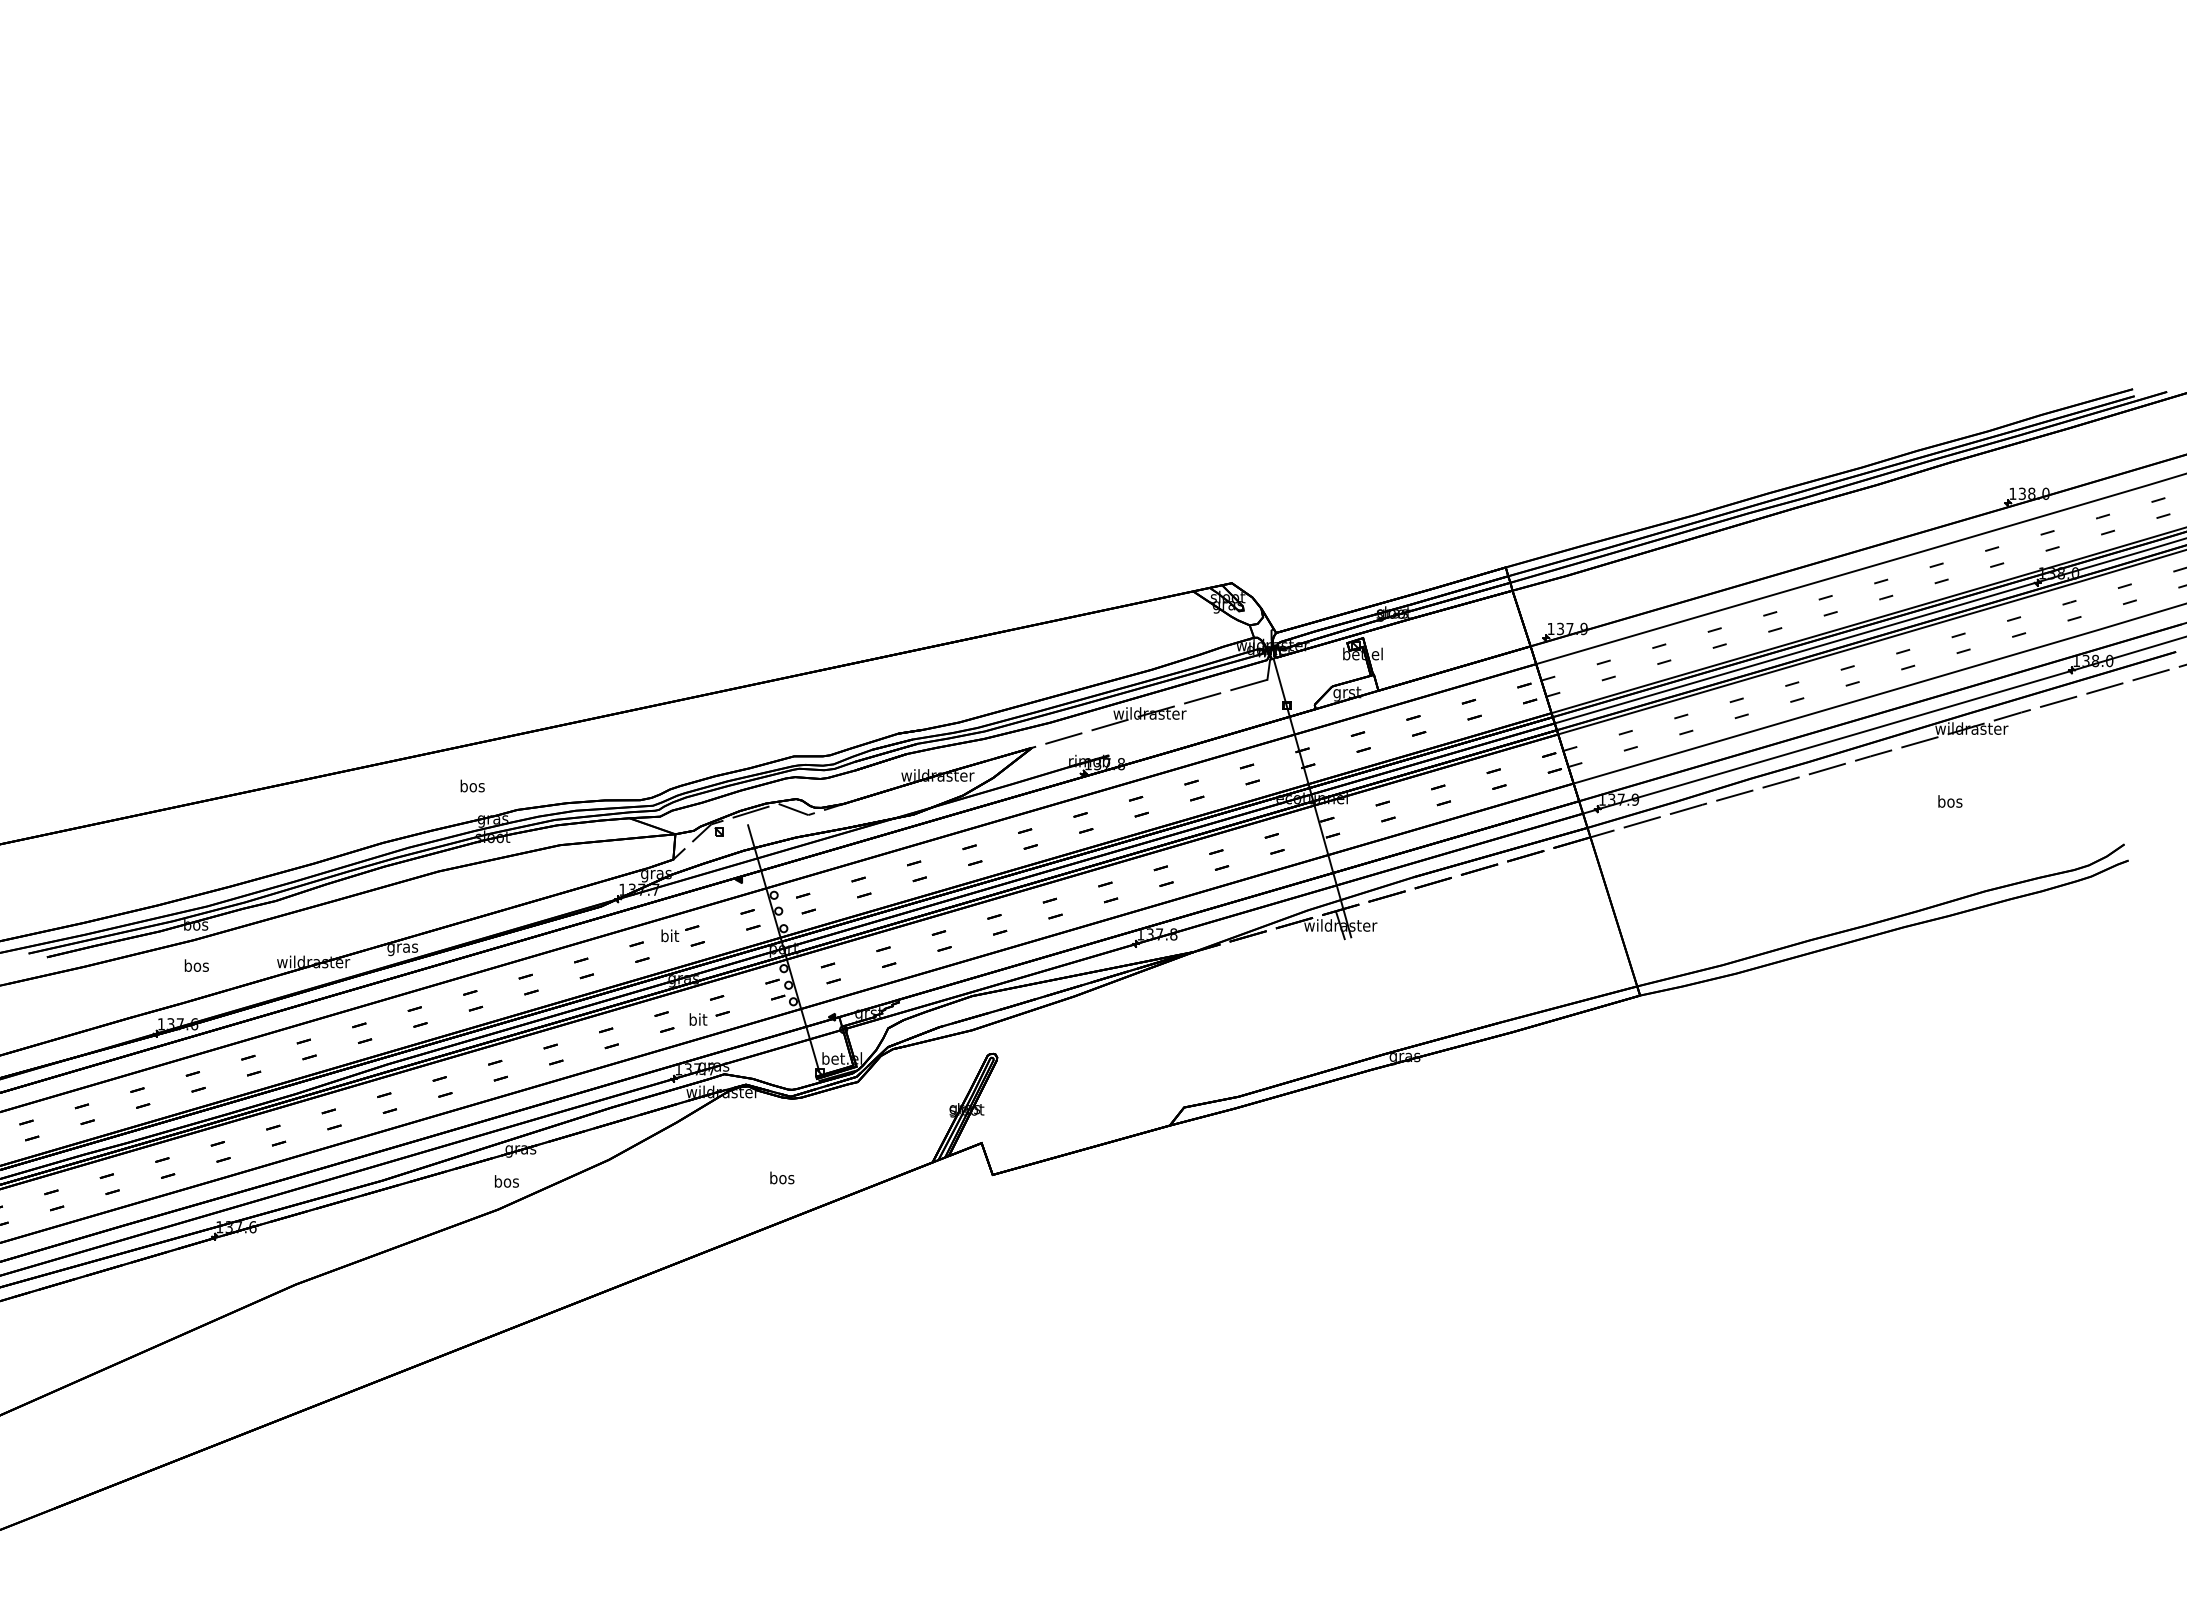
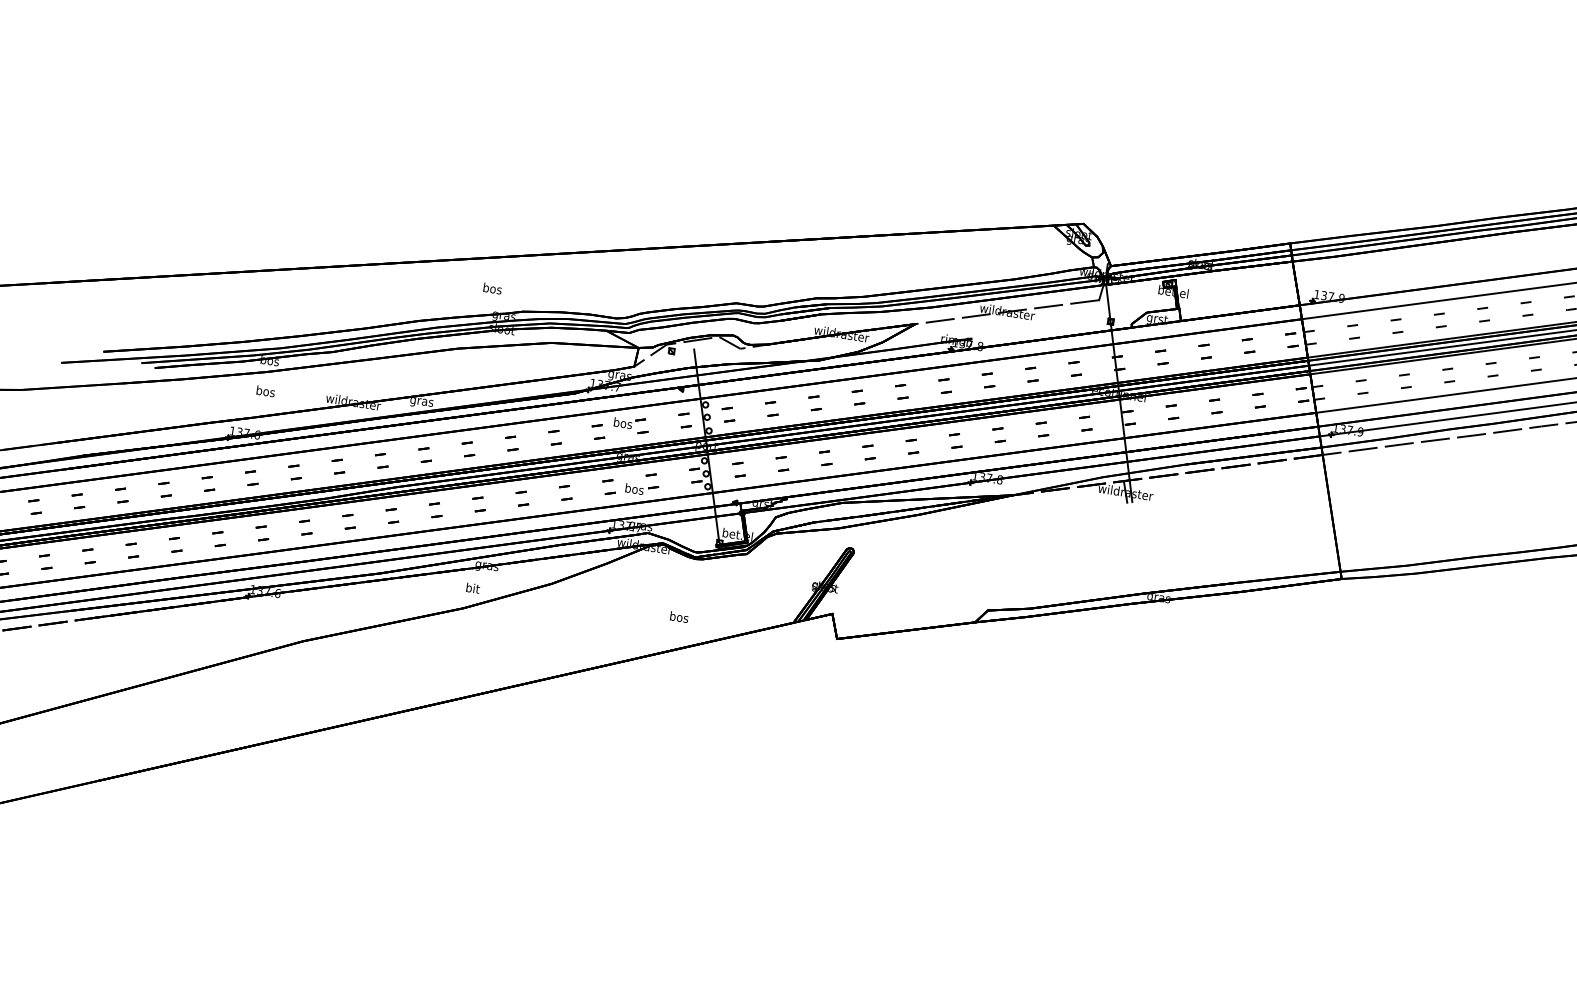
text: (670, 935) -> (623, 423), bit -> bos
text: (698, 1019) -> (634, 489), bit -> bos
text: (506, 1181) -> (472, 588), bos -> bit

